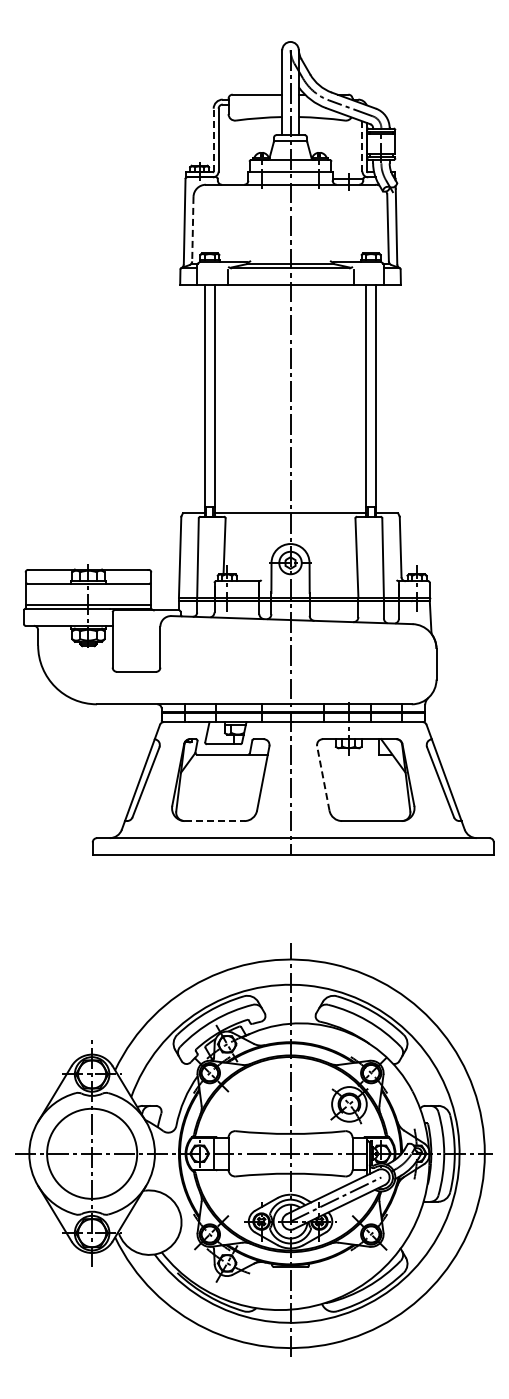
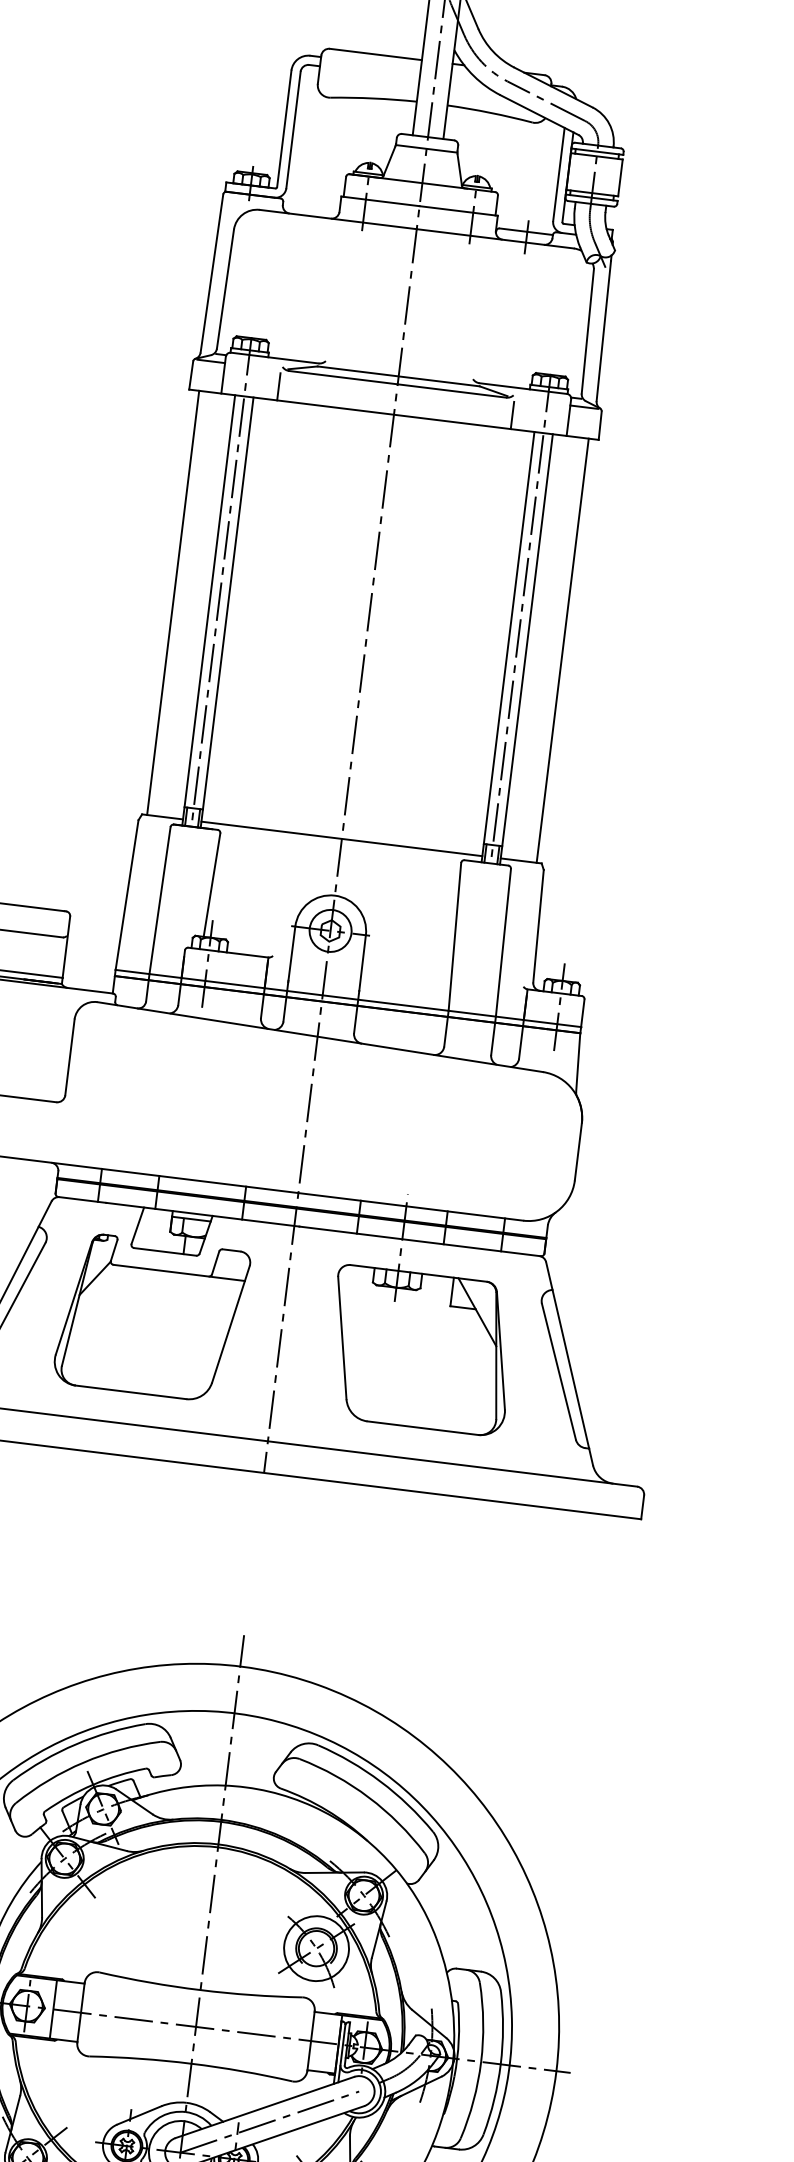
line: (213, 139) -> (284, 127), dashed -> solid
line: (362, 145) -> (559, 172), dashed -> solid
line: (192, 229) -> (224, 289), dashed -> solid
line: (209, 384) -> (220, 581), added
line: (371, 384) -> (521, 618), added
line: (185, 398) -> (173, 601), added
line: (395, 398) -> (562, 649), added
line: (323, 778) -> (342, 1338), dashed -> solid
line: (214, 821) -> (130, 1393), dashed -> solid

